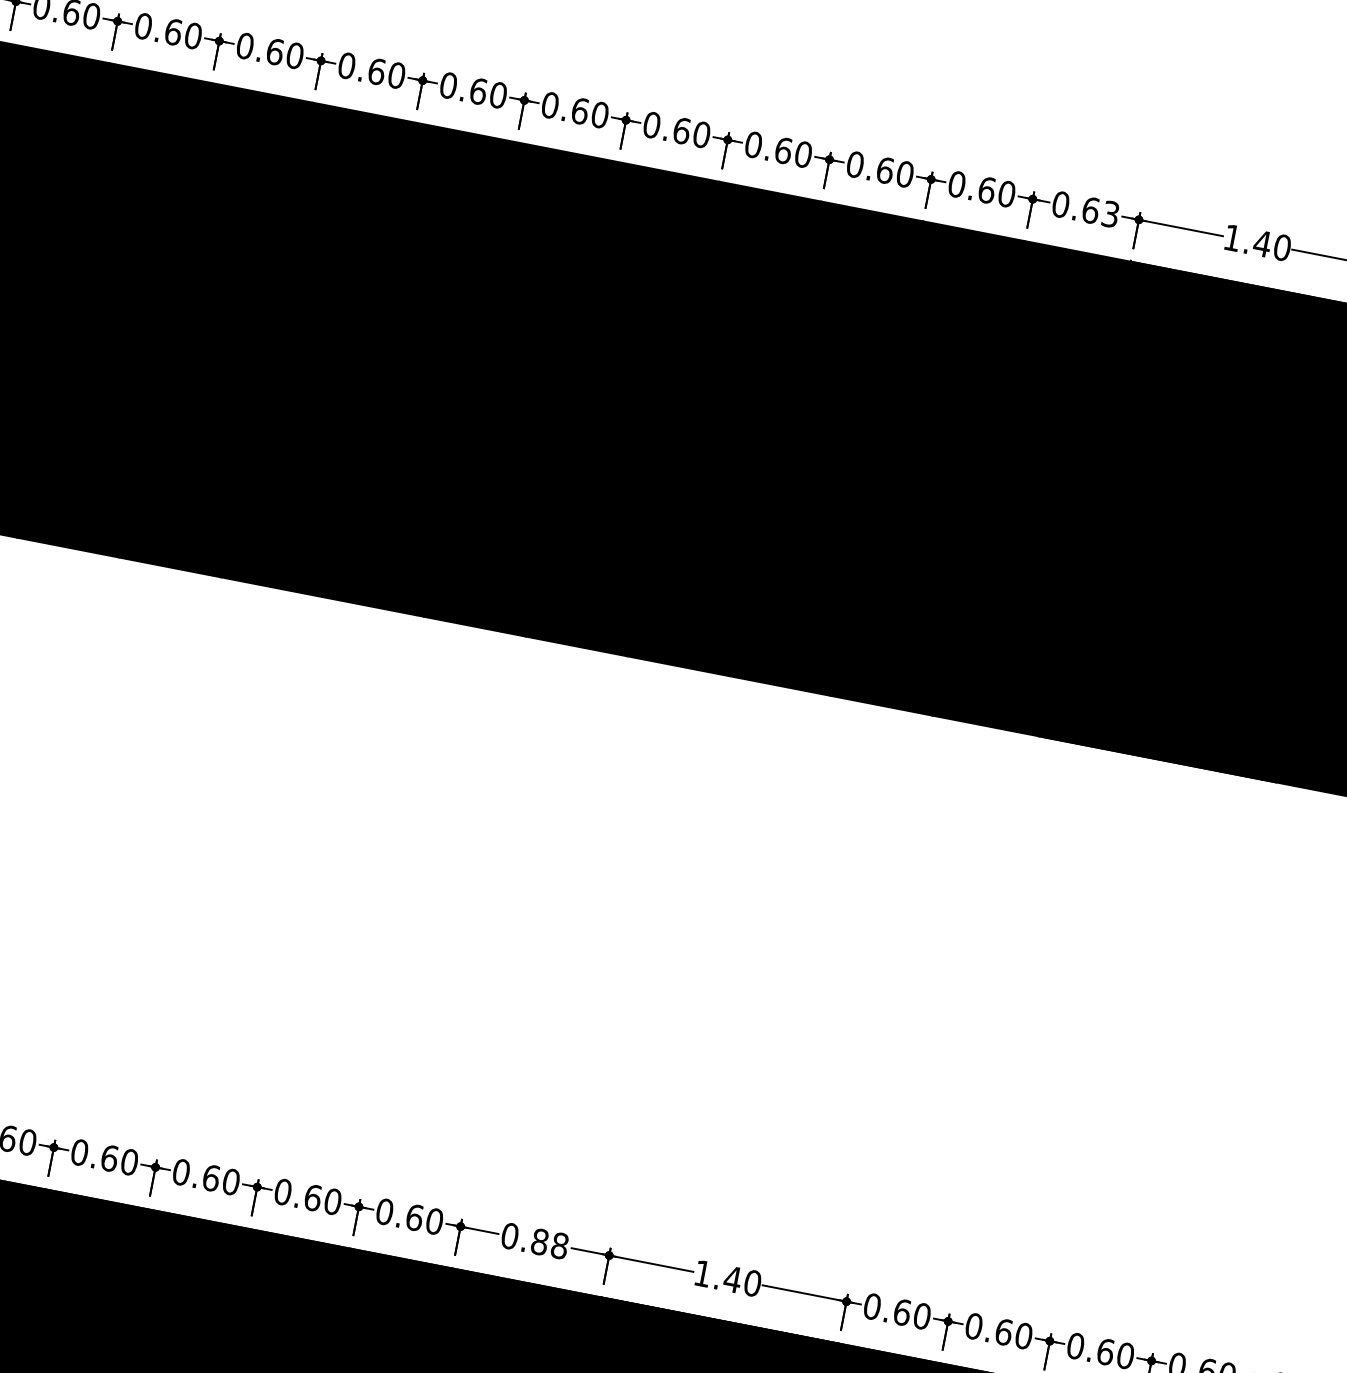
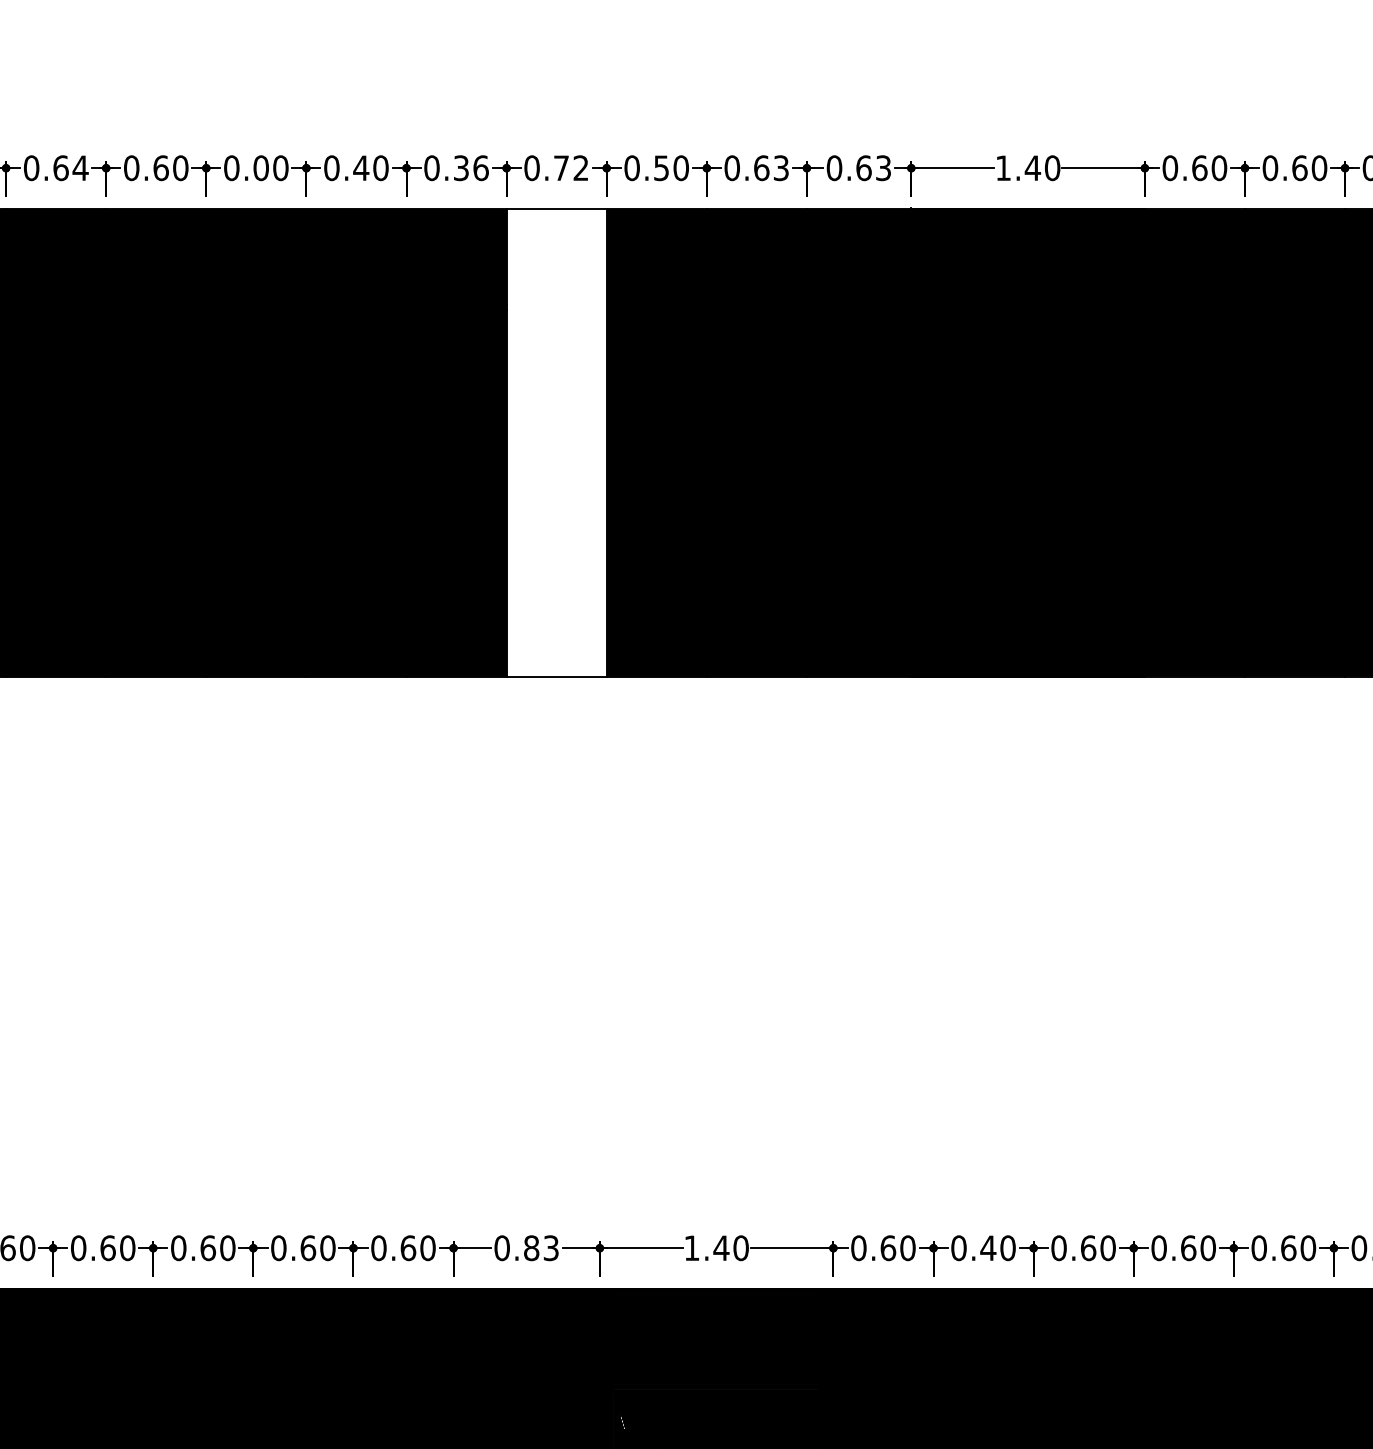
text: (294, 56) -> (80, 168), 0.60 -> 0.64
text: (478, 90) -> (261, 167), 0.60 -> 0.00
text: (580, 111) -> (361, 168), 0.60 -> 0.40
text: (691, 133) -> (470, 168), 0.60 -> 0.36
text: (793, 153) -> (571, 168), 0.60 -> 0.72
text: (885, 170) -> (661, 168), 0.60 -> 0.50
text: (1006, 194) -> (781, 168), 0.60 -> 0.63
fill: (724, 428) -> (556, 442), removed
text: (559, 1246) -> (550, 1248), 0.88 -> 0.83
text: (1004, 1332) -> (988, 1248), 0.60 -> 0.40

